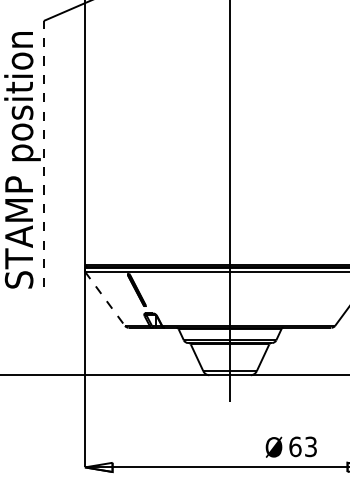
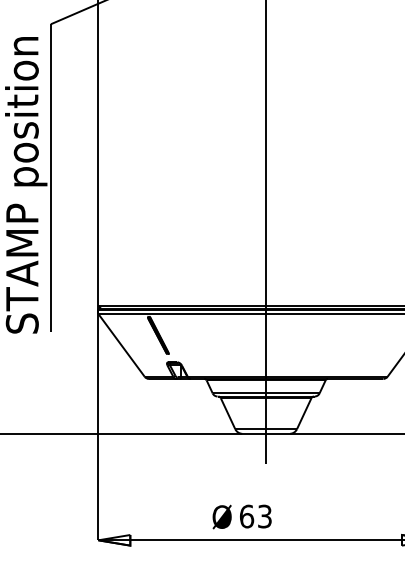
line: (43, 153) -> (50, 177), dashed -> solid
line: (104, 298) -> (121, 345), dashed -> solid
text: (290, 446) -> (241, 516), moved

